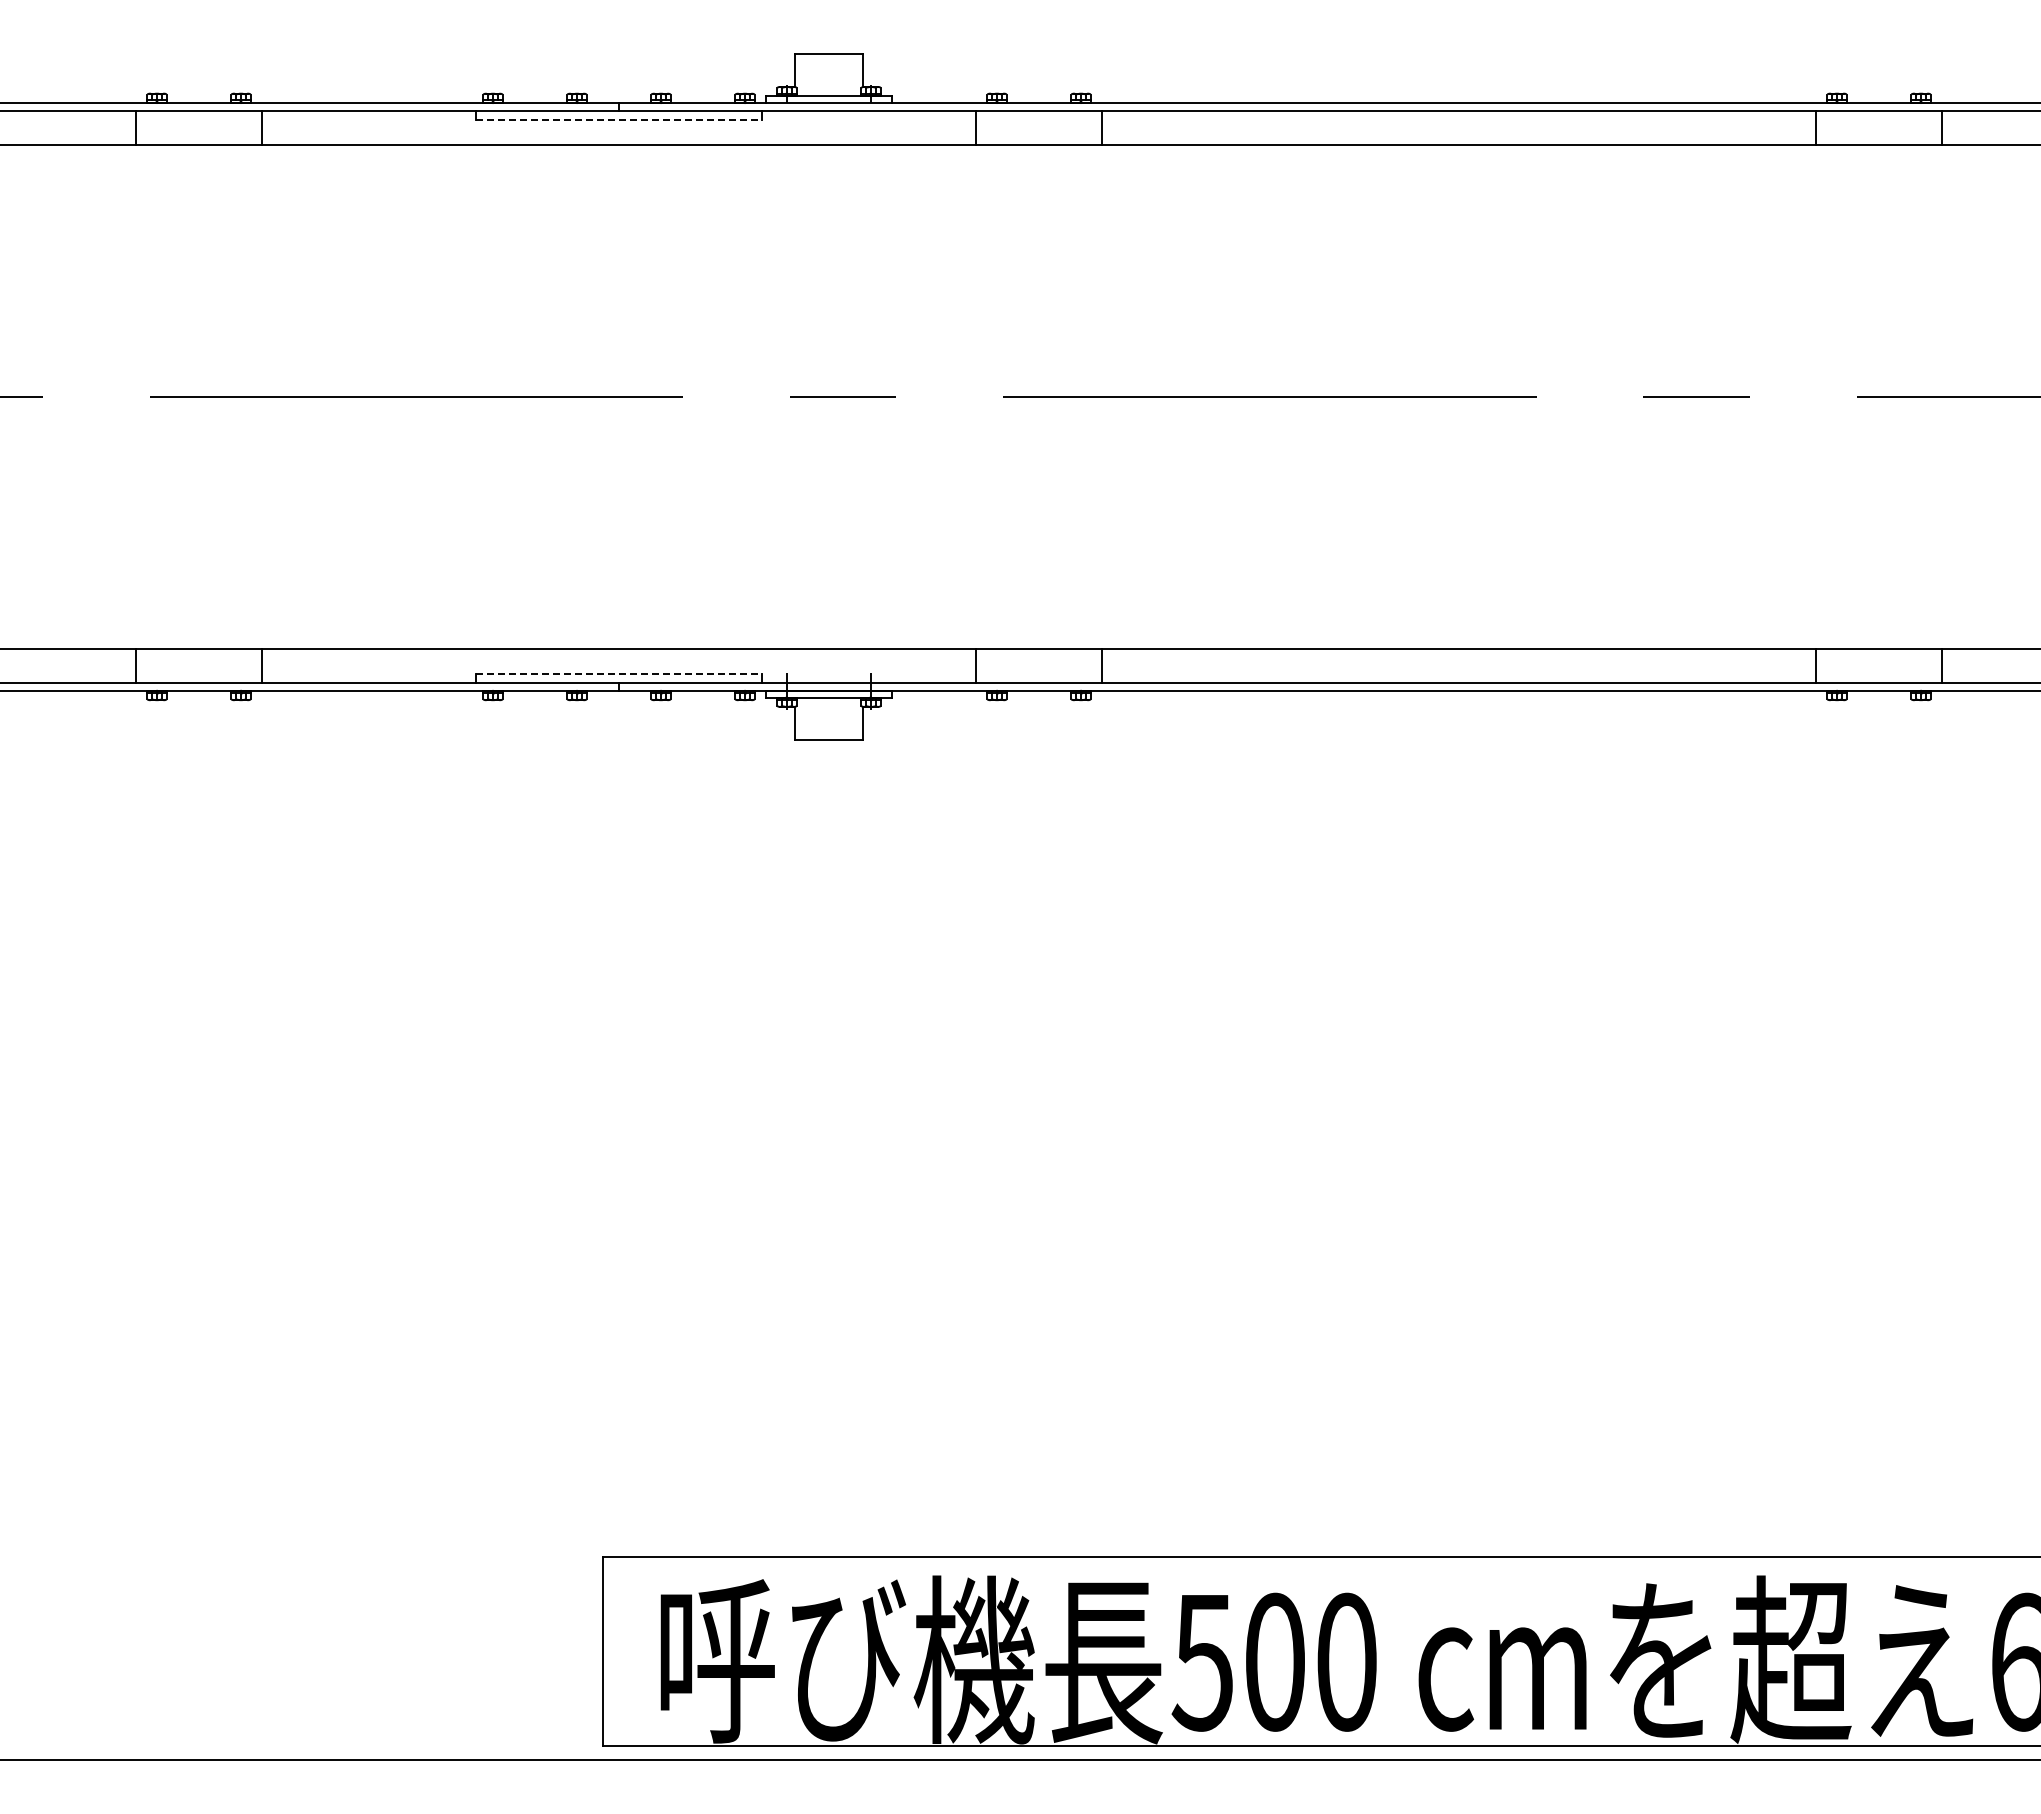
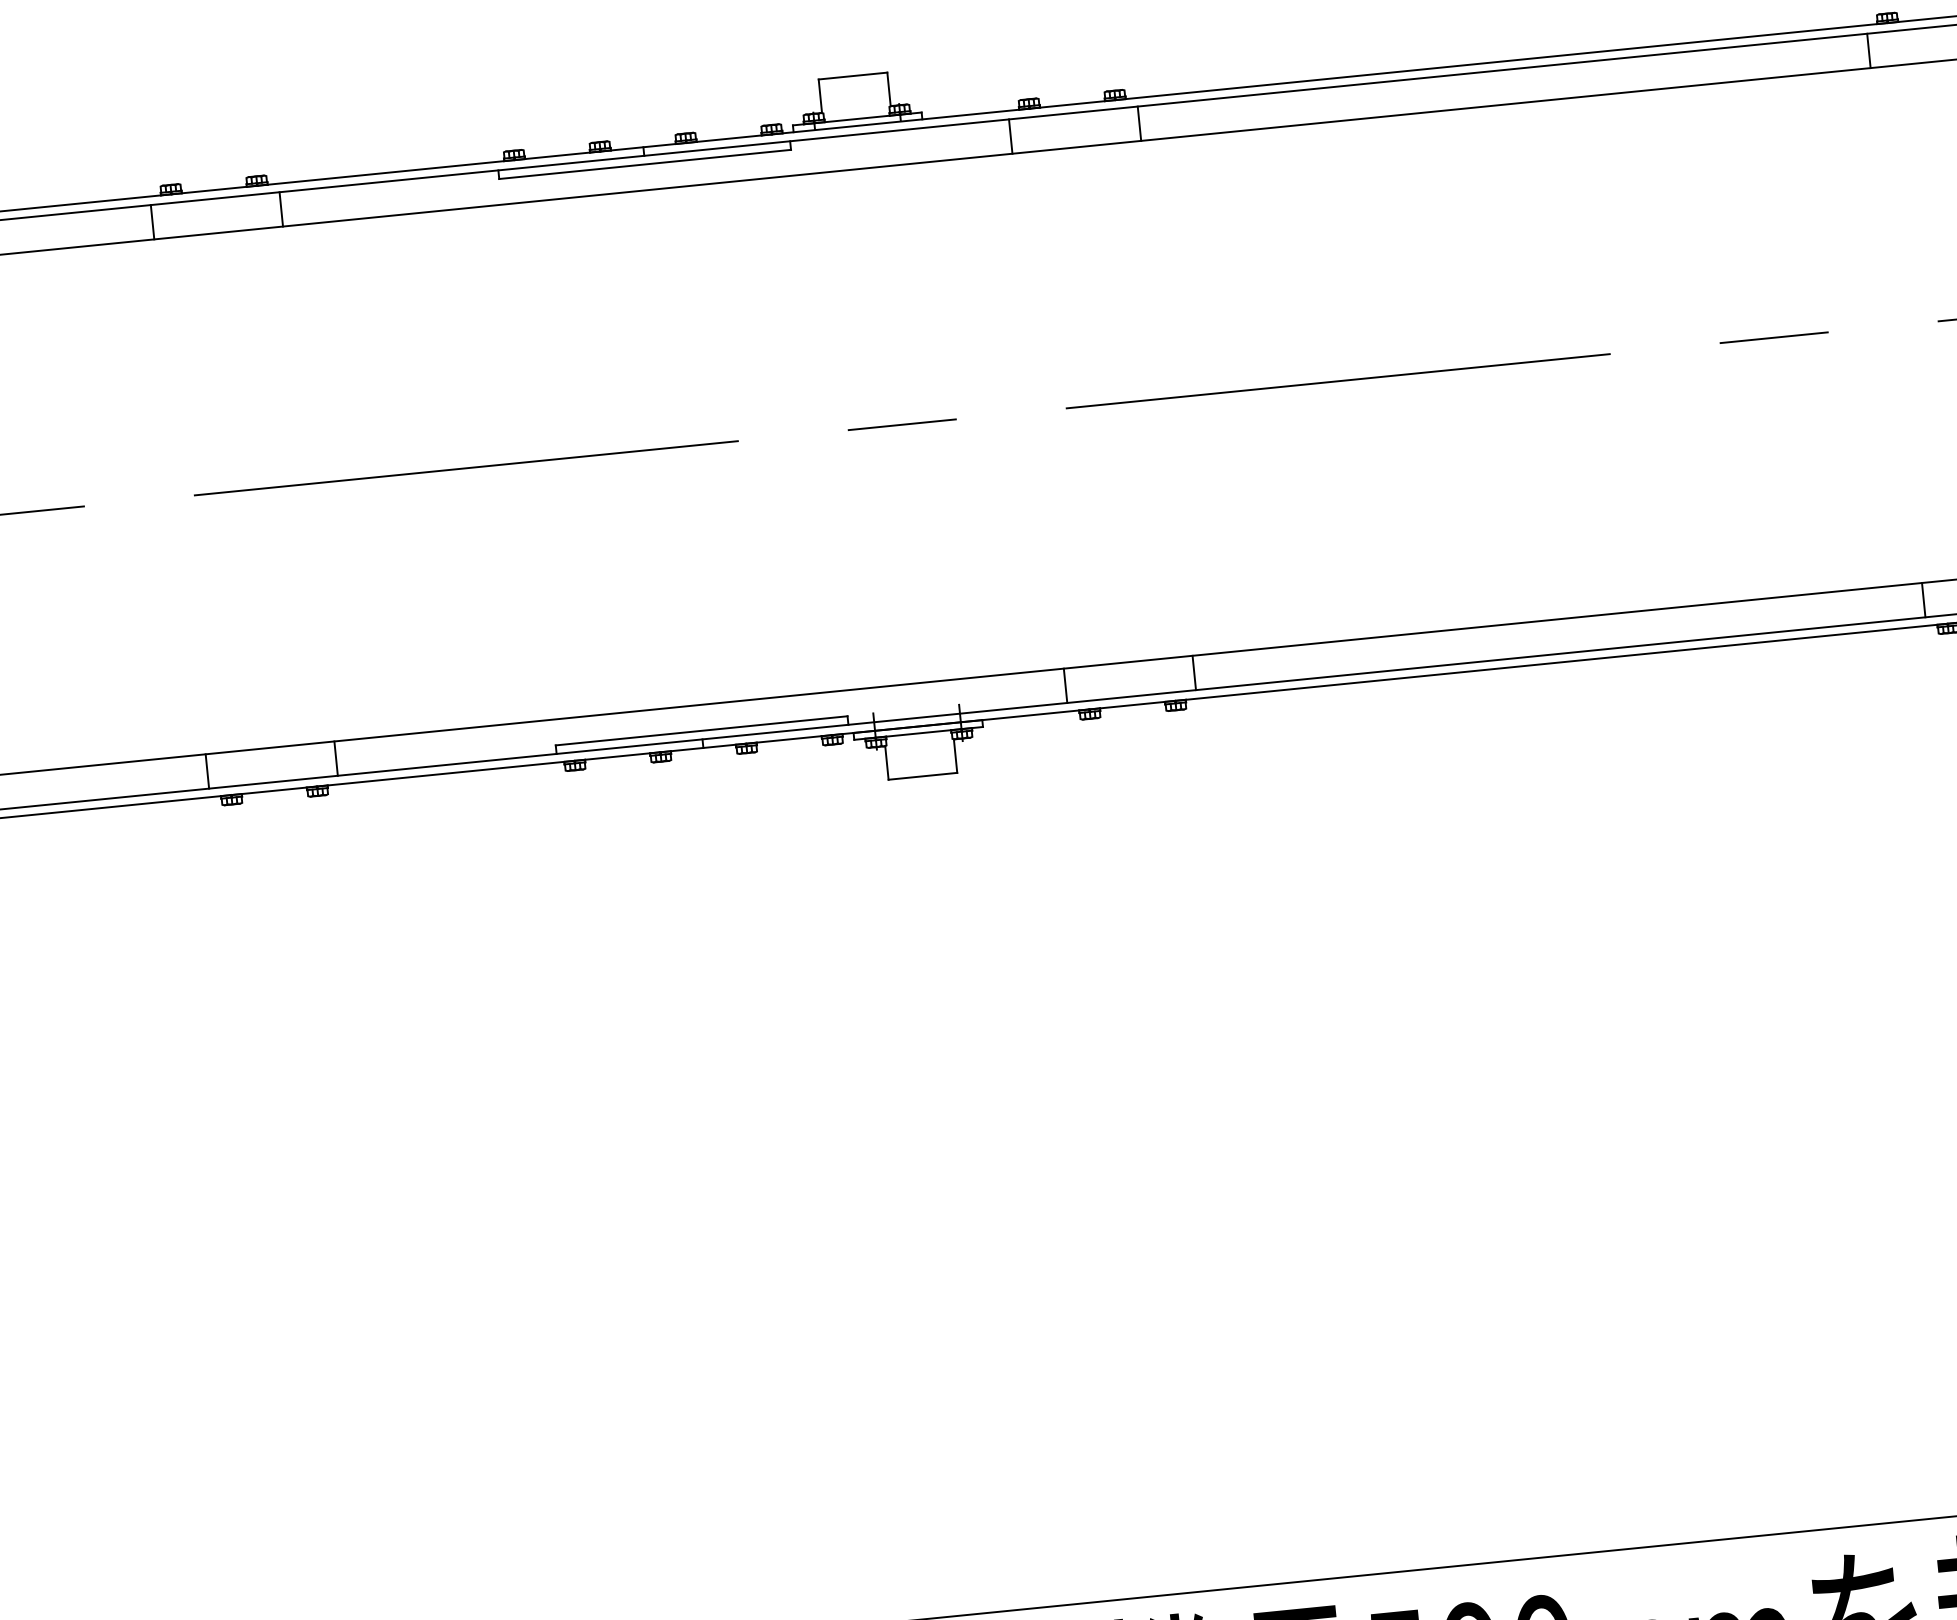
line: (619, 119) -> (645, 164), dashed -> solid
line: (619, 674) -> (702, 731), dashed -> solid

